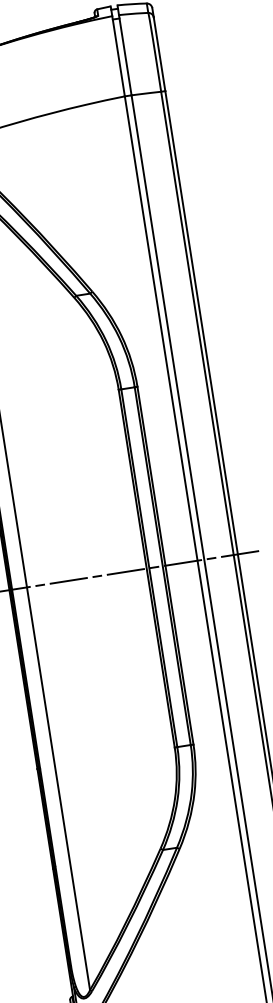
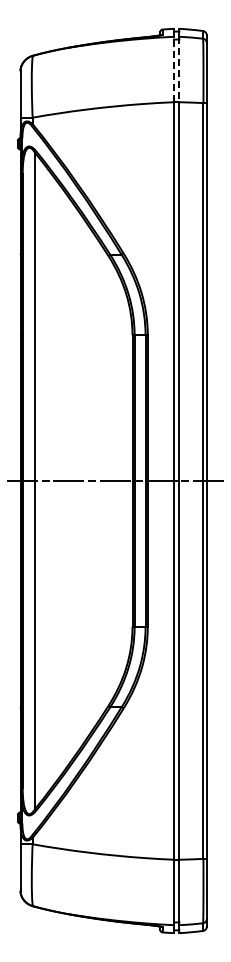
line: (125, 55) -> (179, 69), solid -> dashed
line: (117, 56) -> (173, 69), solid -> dashed

